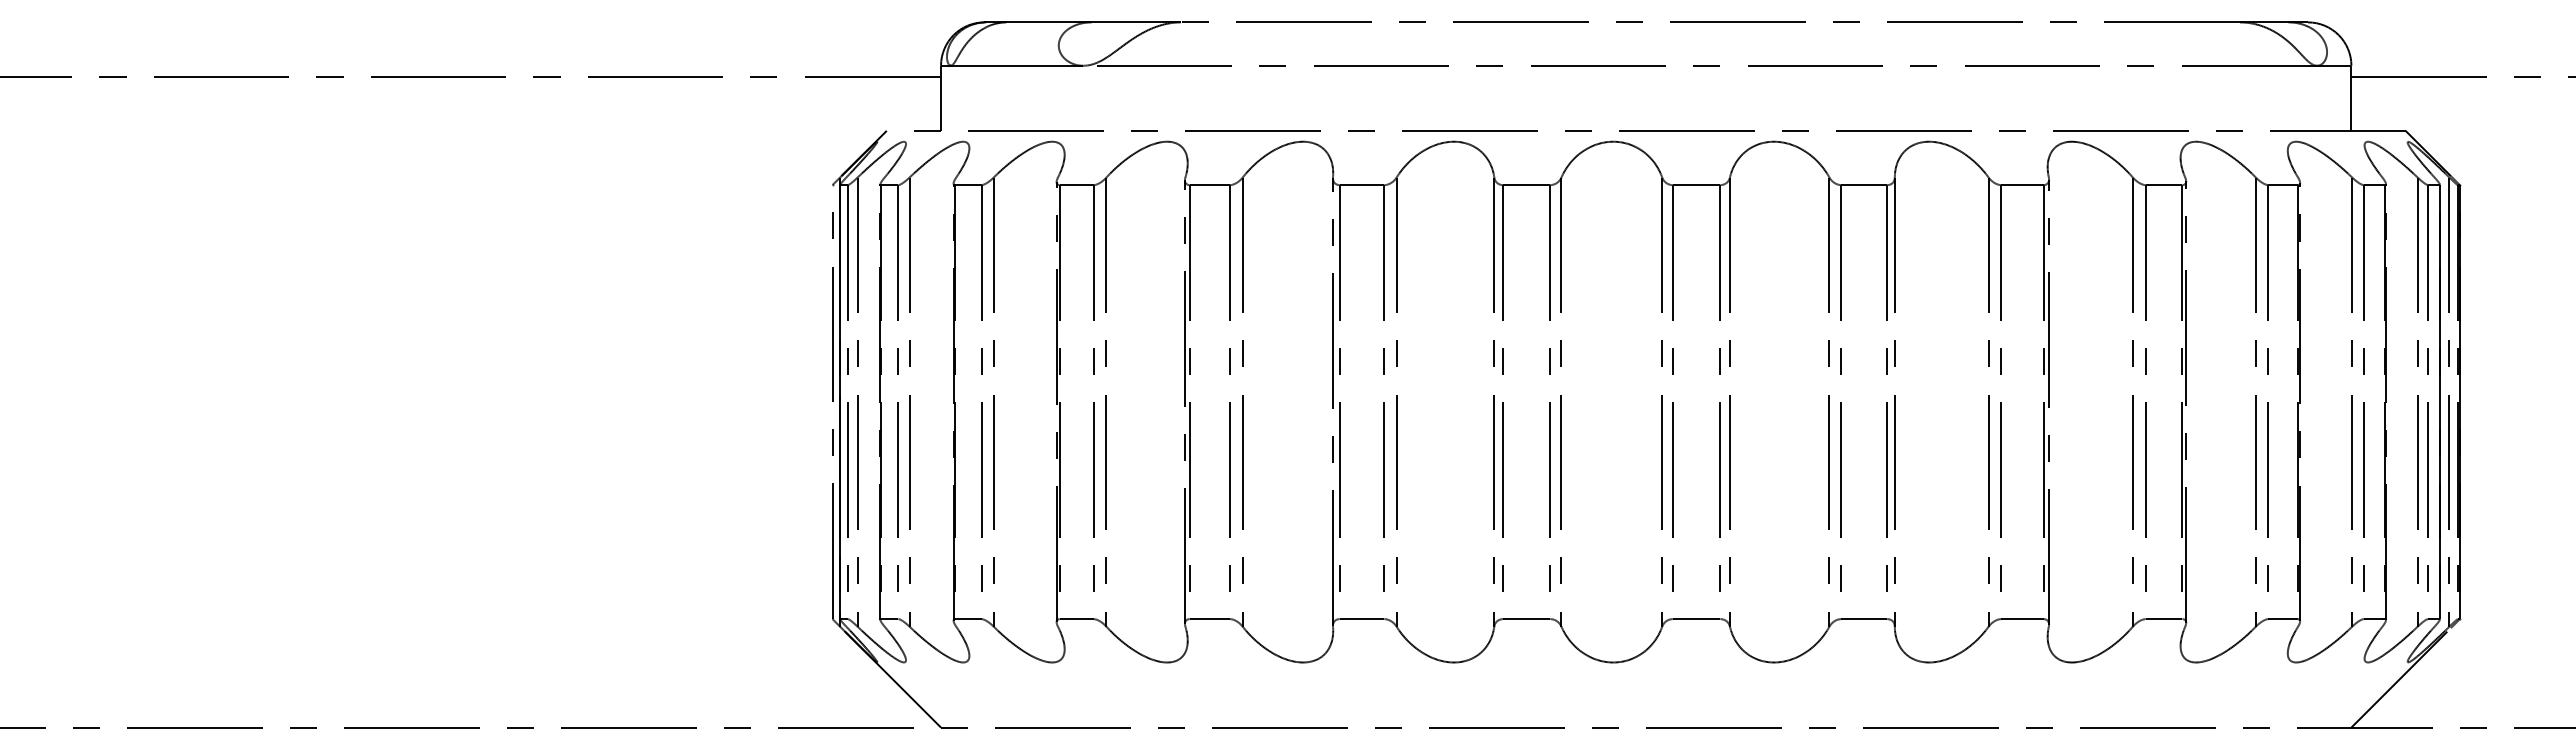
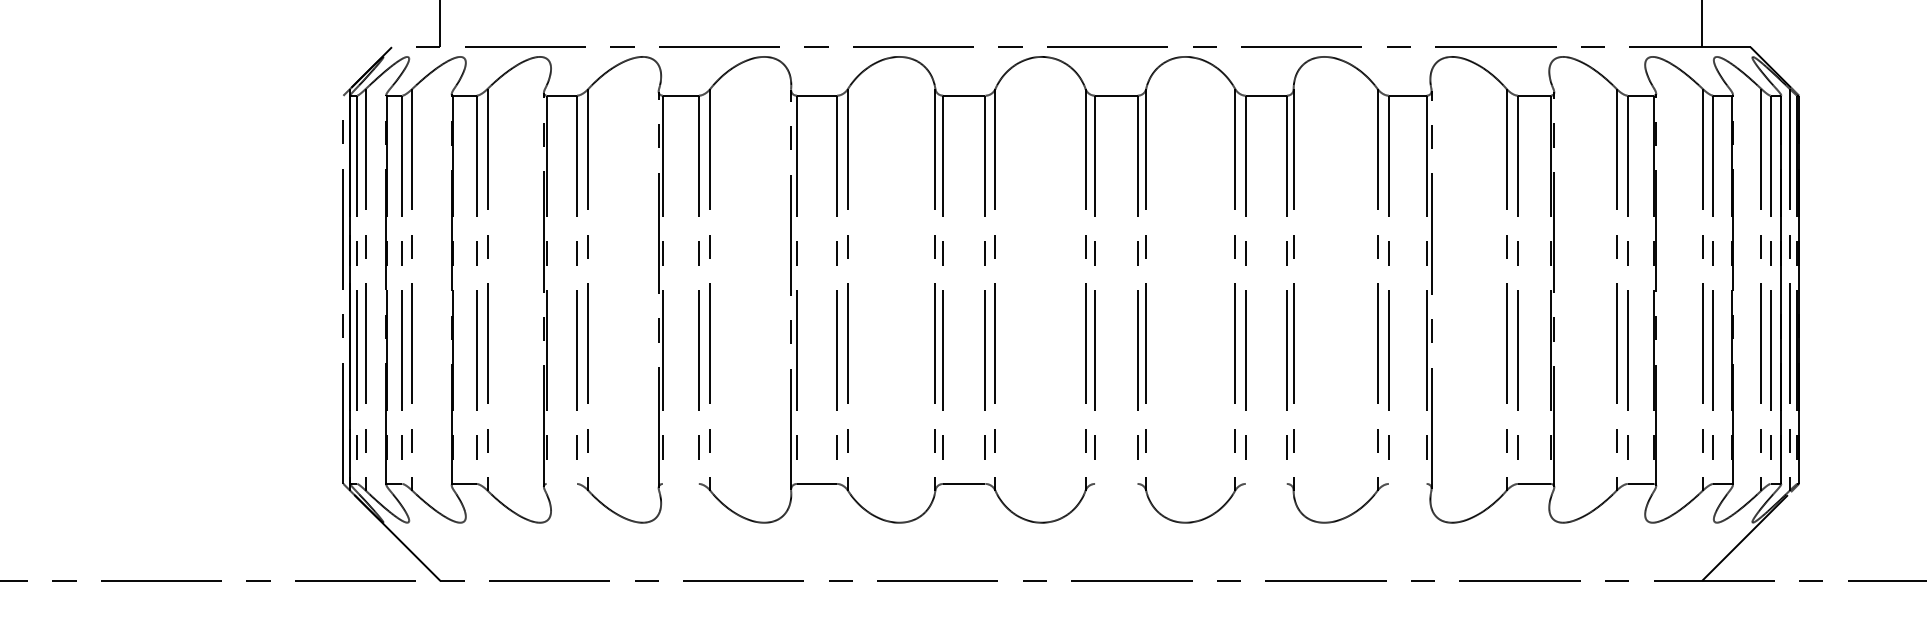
line: (1076, 619) -> (561, 484), removed
line: (1209, 619) -> (680, 484), removed
line: (1696, 619) -> (1116, 484), removed
line: (1864, 619) -> (1266, 484), removed
line: (2022, 619) -> (1407, 484), removed

